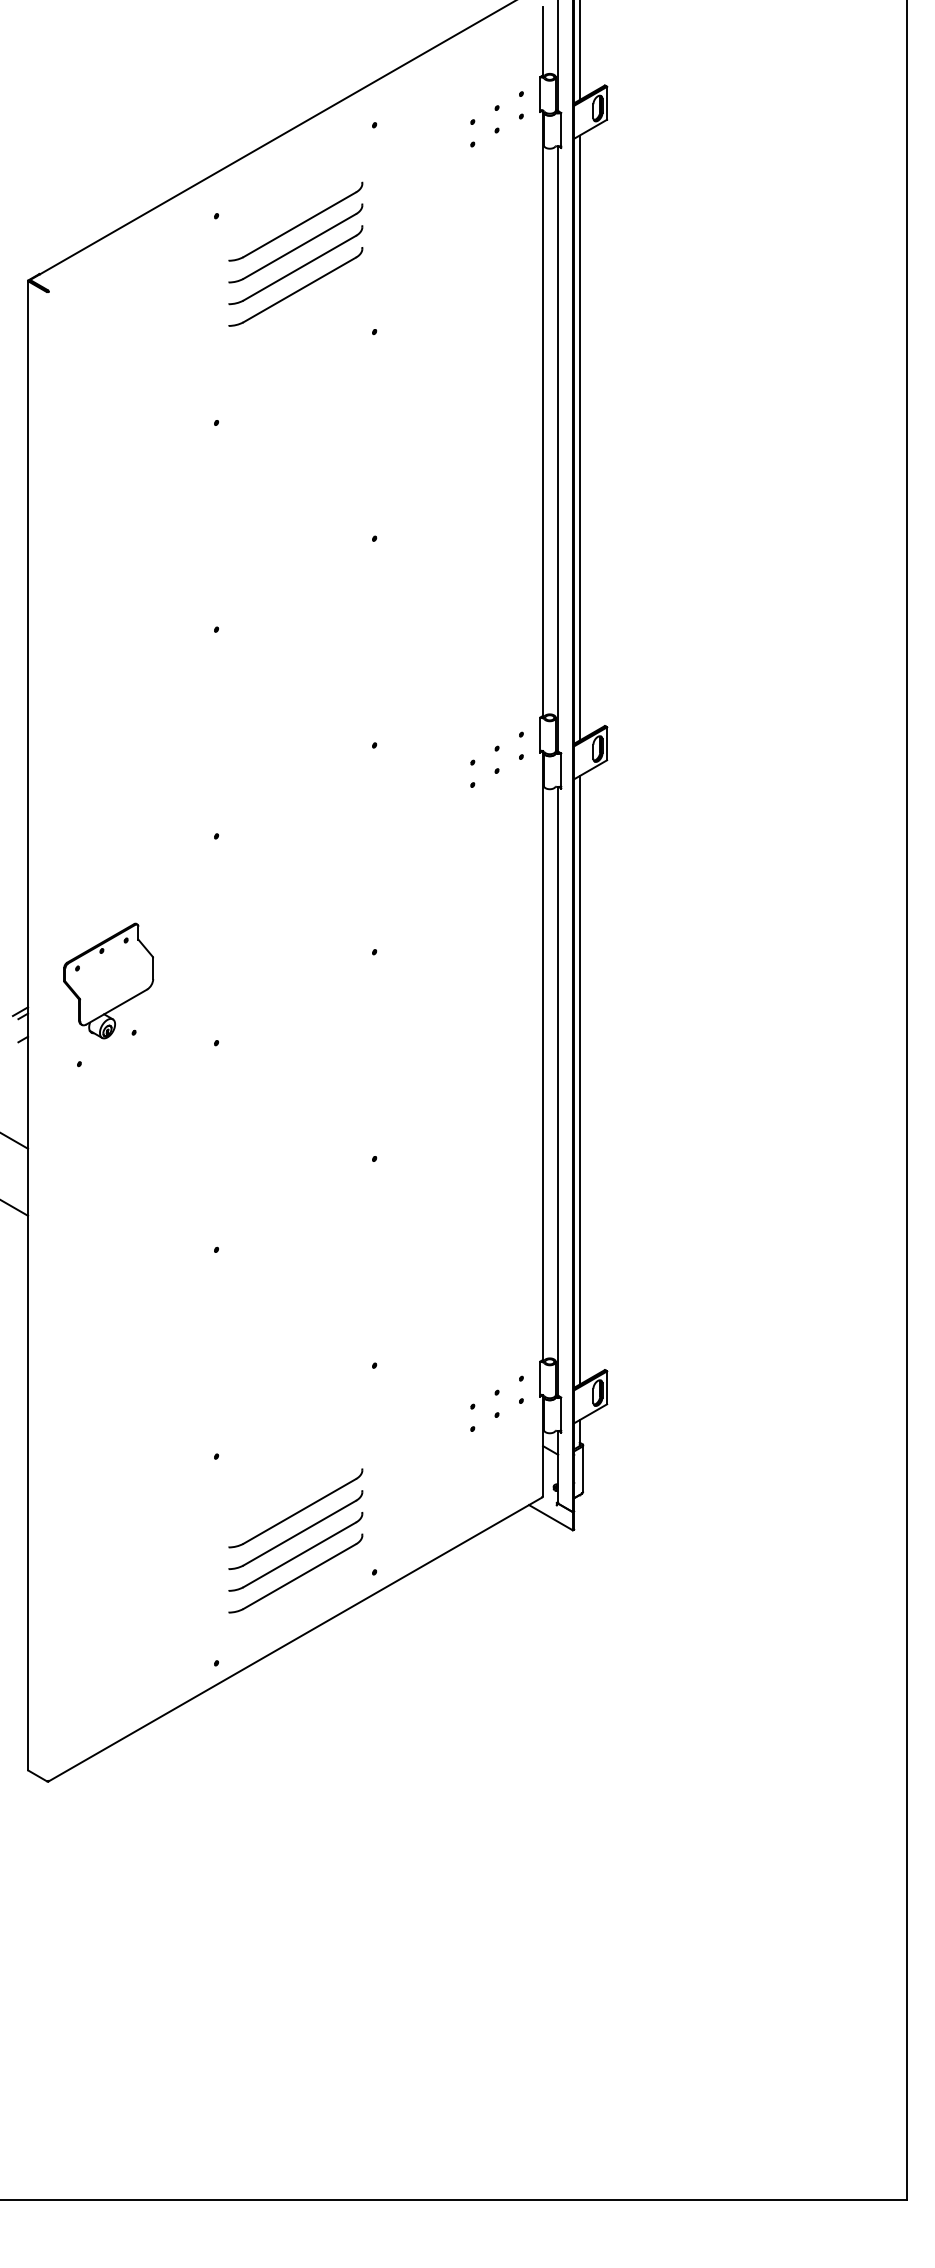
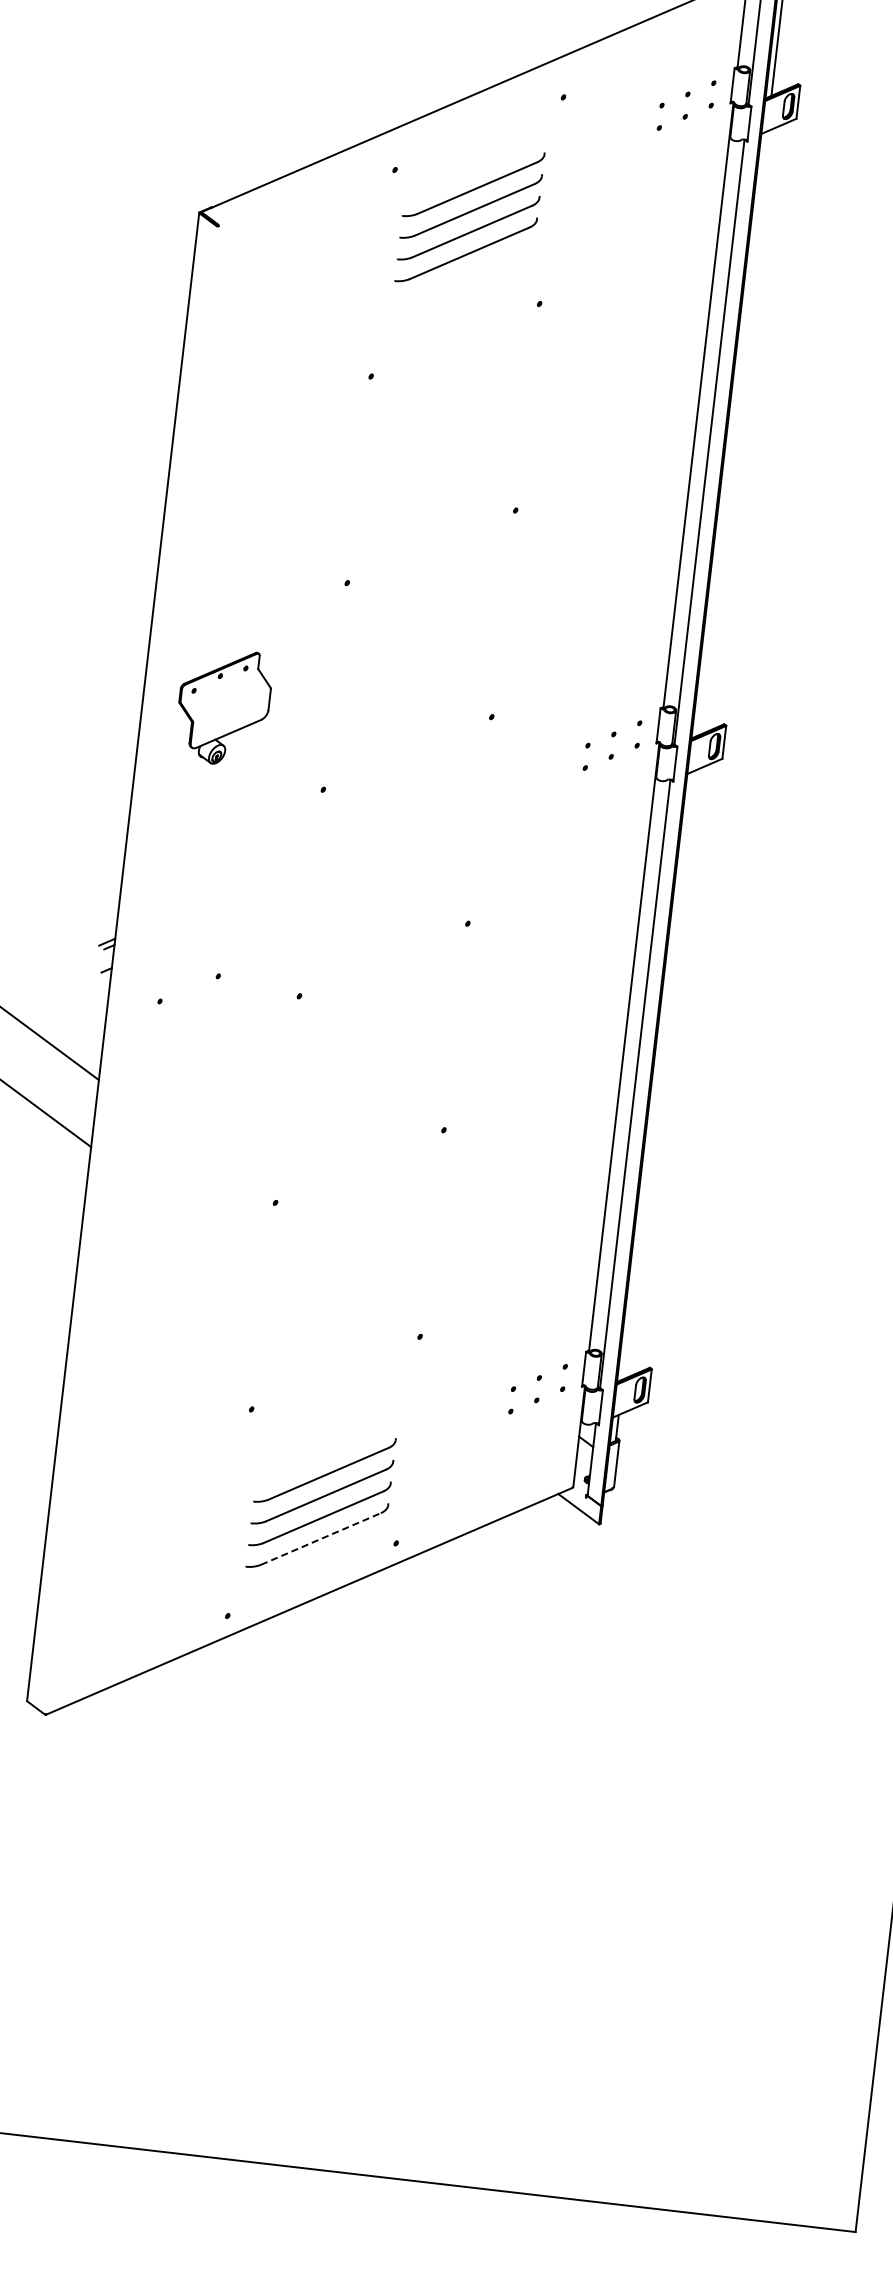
line: (579, 437) -> (732, 433), removed
part: (108, 980) -> (223, 706), moved
line: (579, 1080) -> (657, 1075), removed
line: (299, 1576) -> (320, 1538), solid -> dashed

